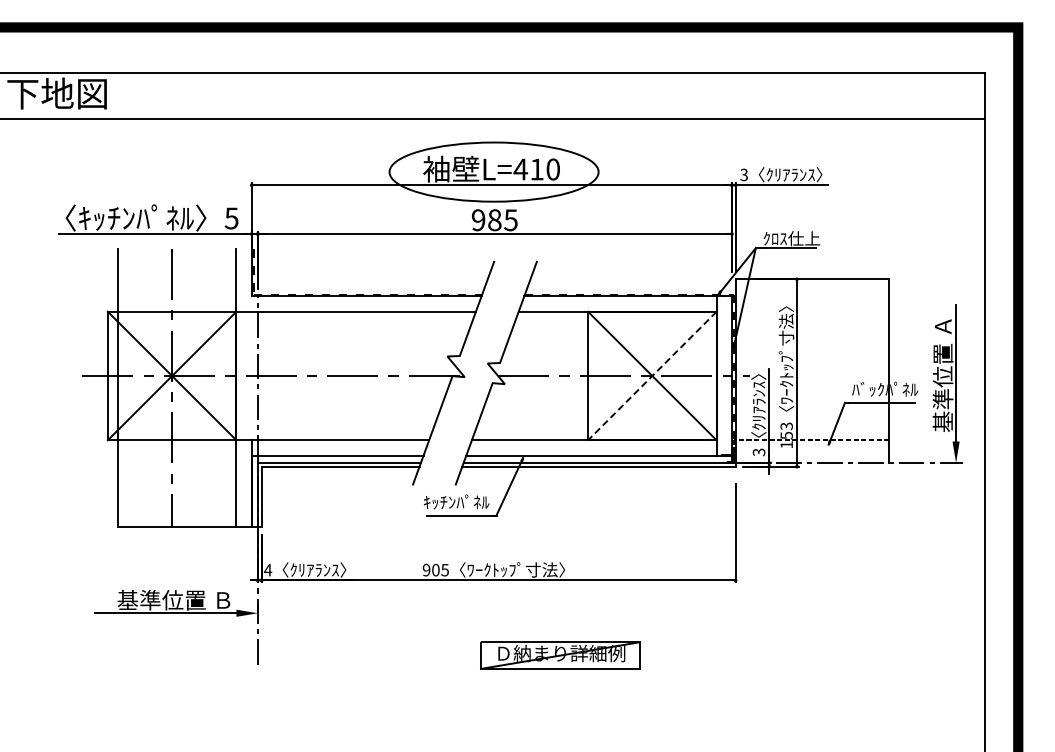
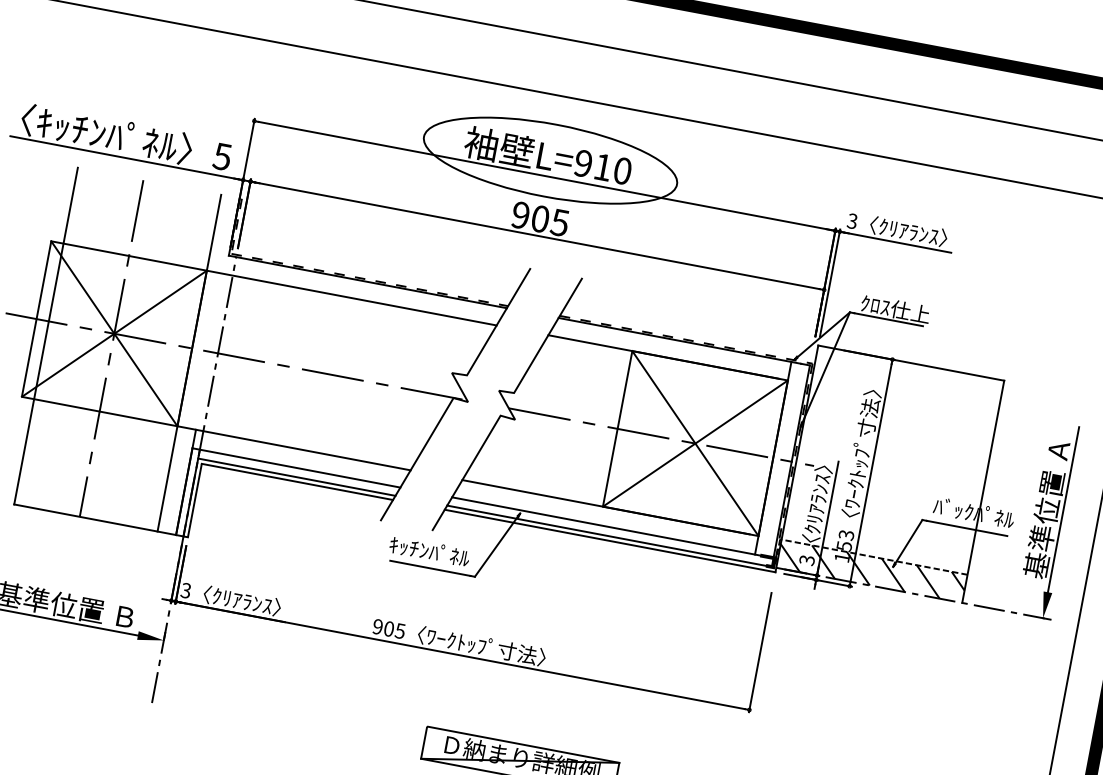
text: (520, 169) -> (583, 163), L=410 -> L=910
text: (494, 219) -> (540, 218), 985 -> 905
line: (652, 376) -> (695, 444), dashed -> solid
hatch: (812, 450) -> (872, 570), added
text: (267, 570) -> (185, 590), 4 -> 3

